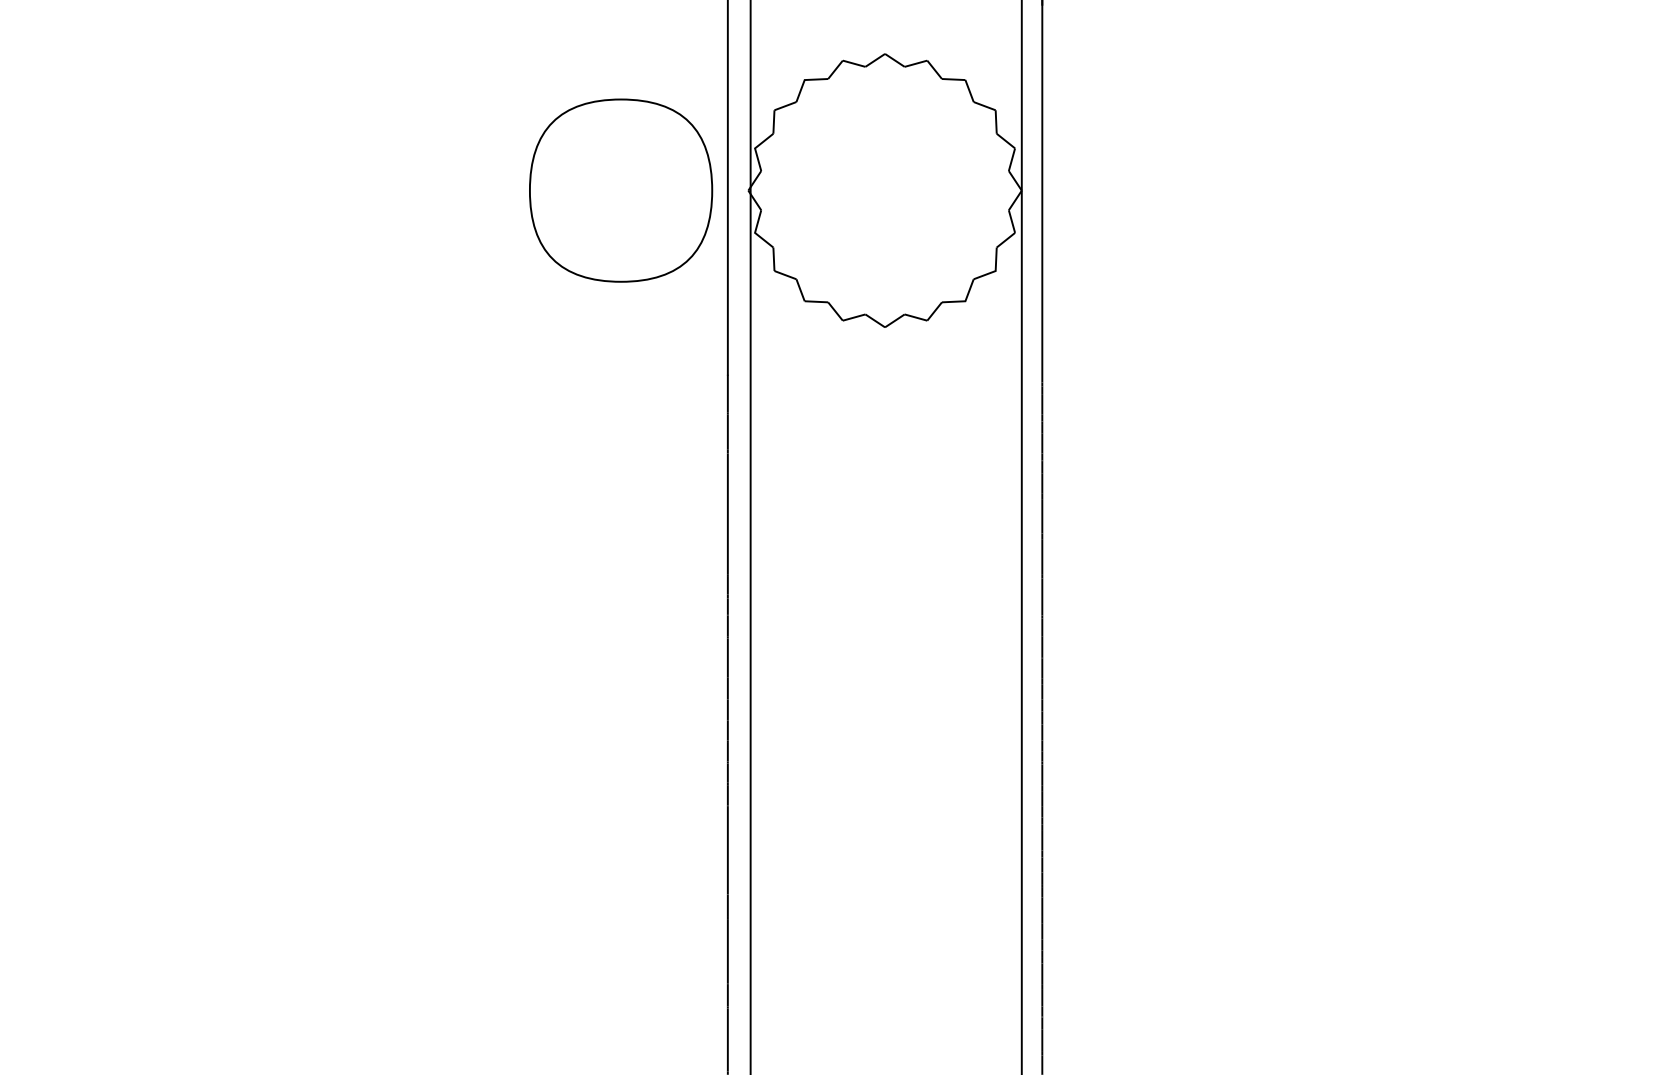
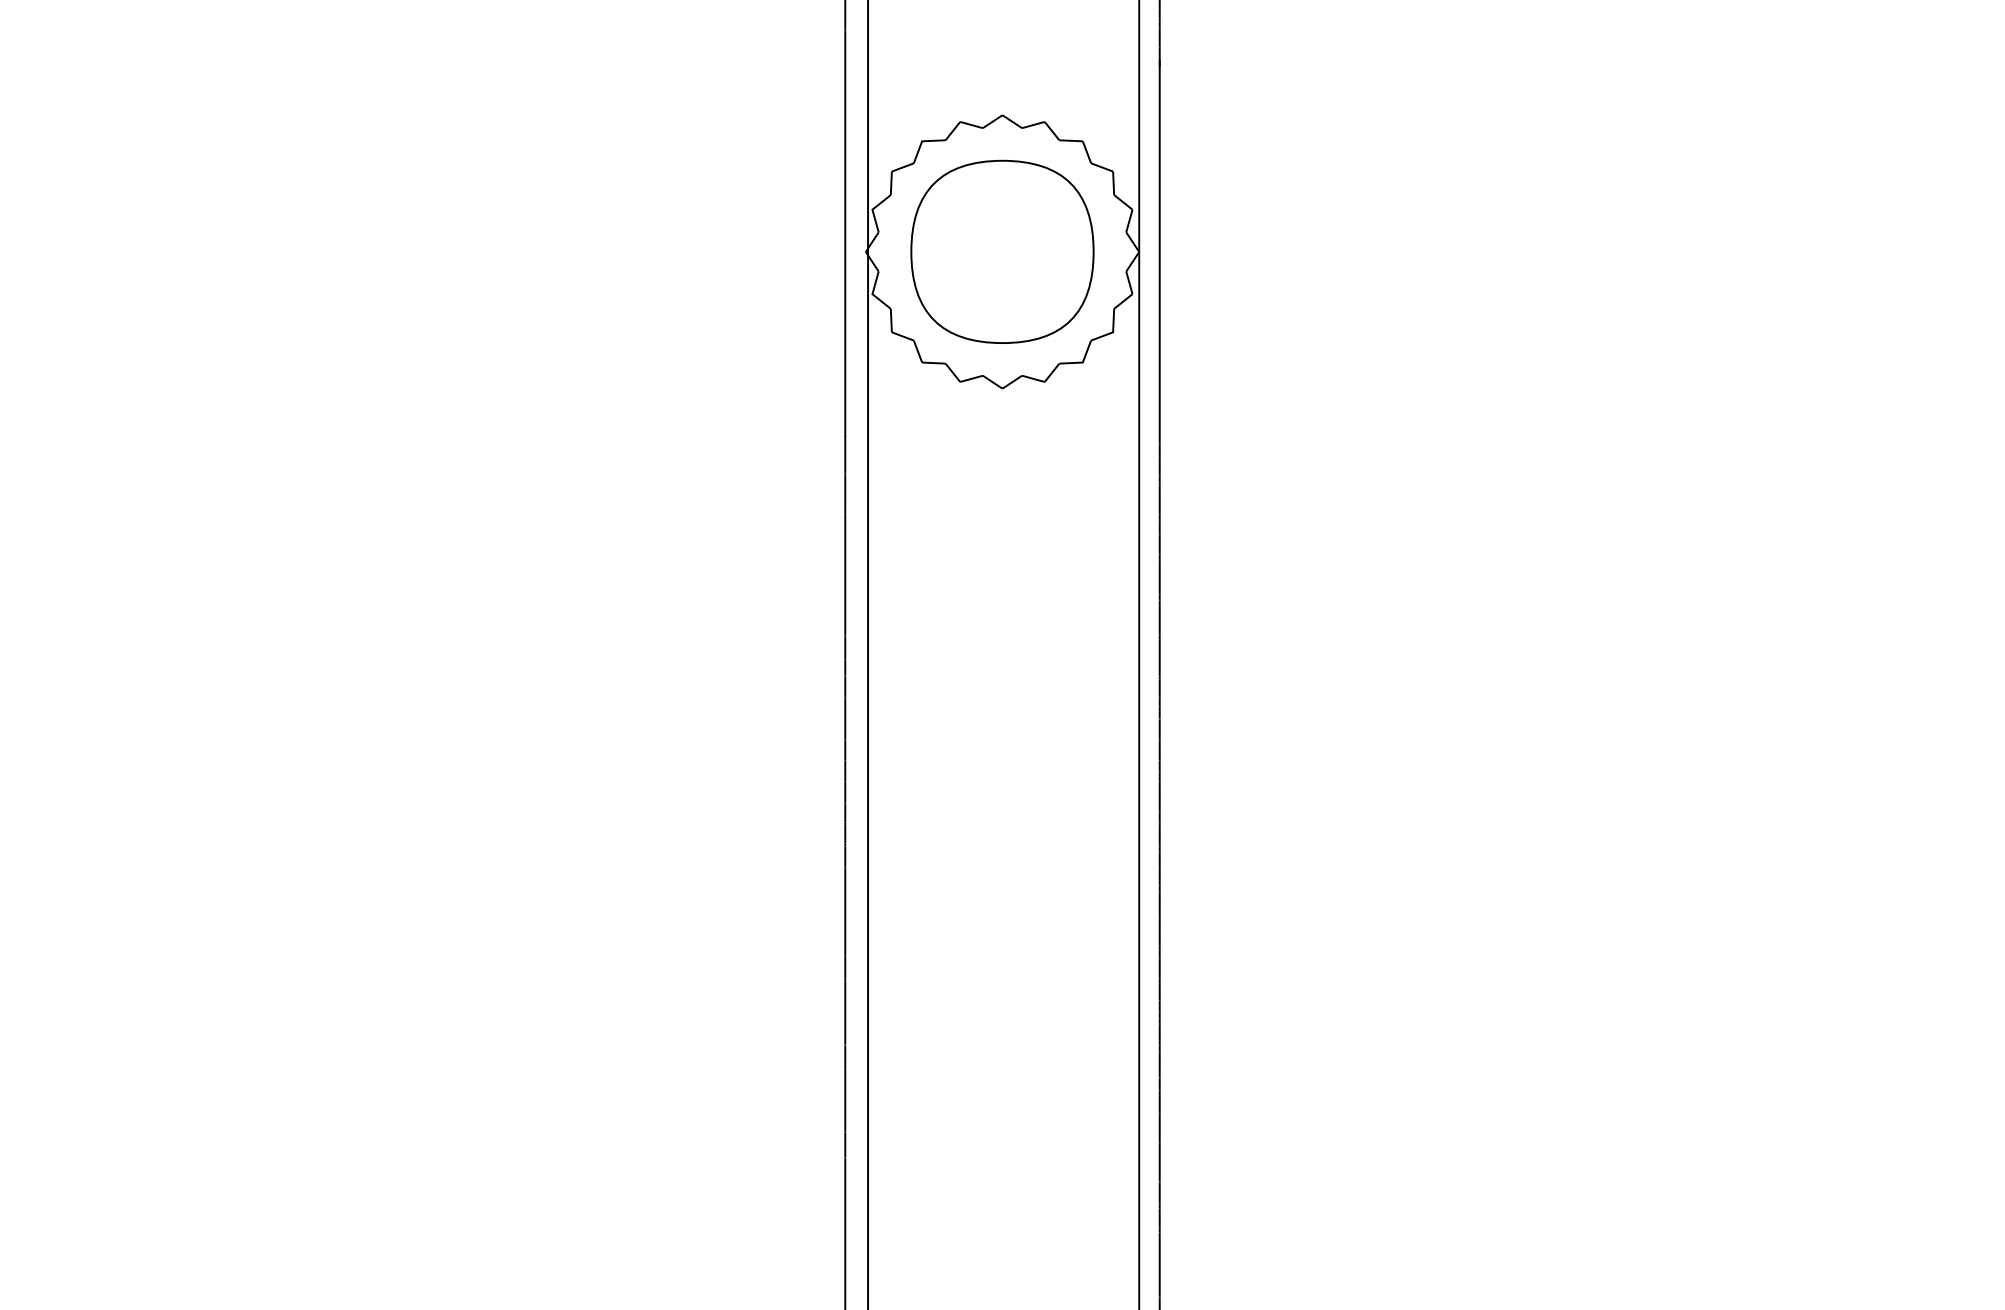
part: (621, 190) -> (1002, 251), moved

